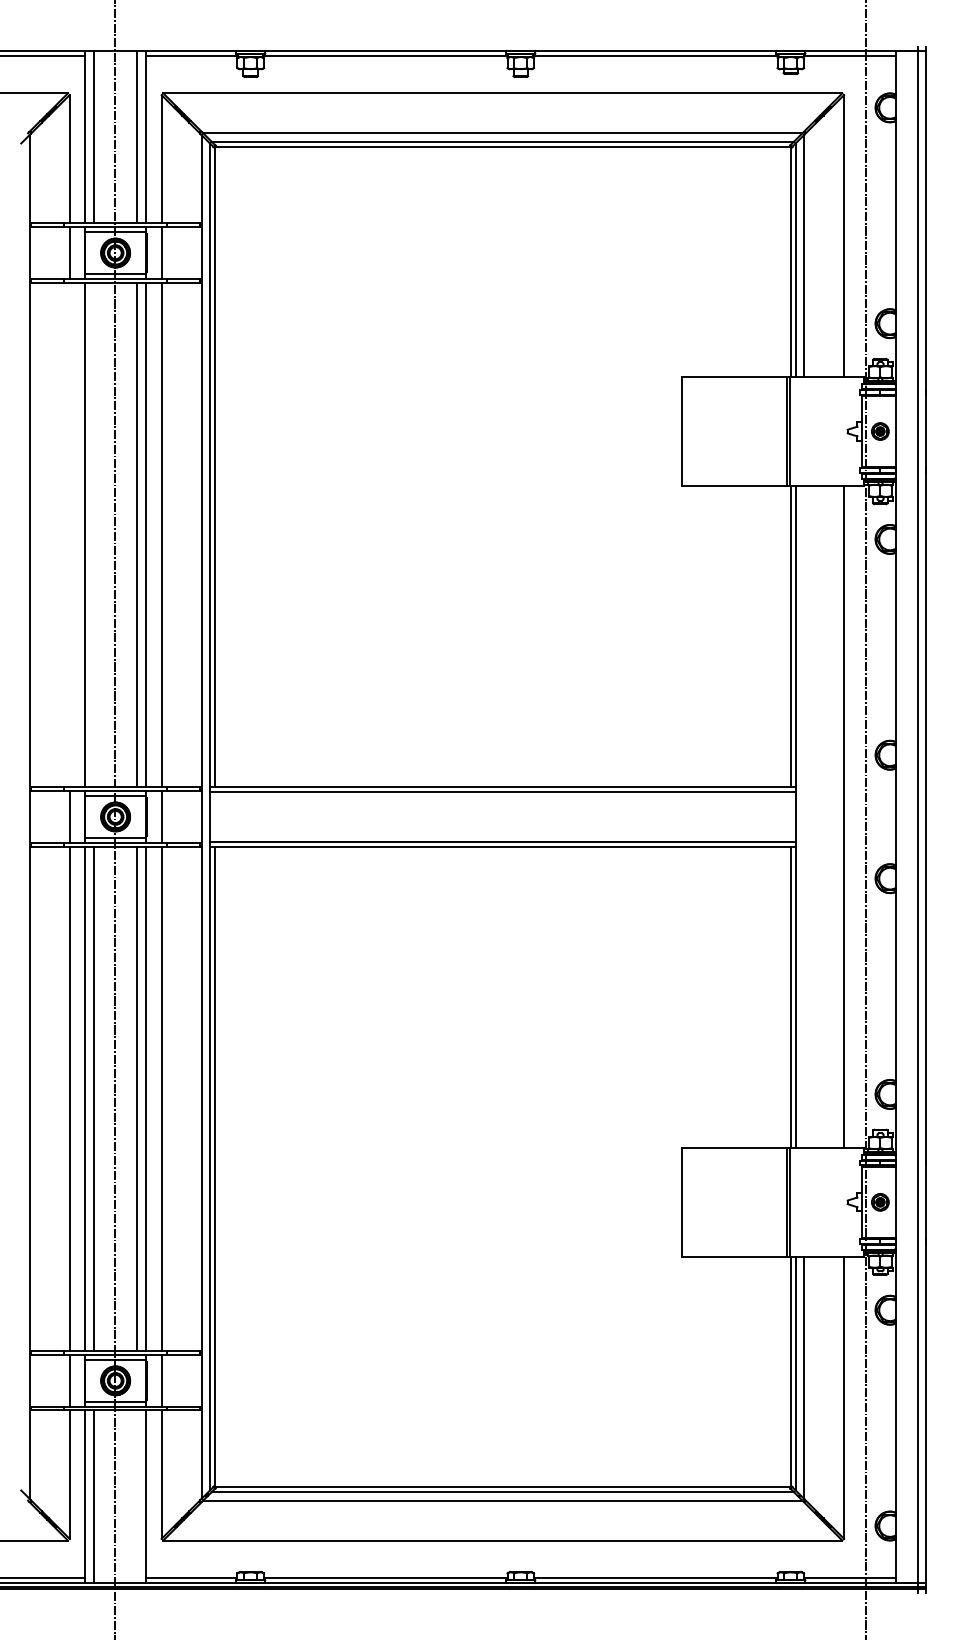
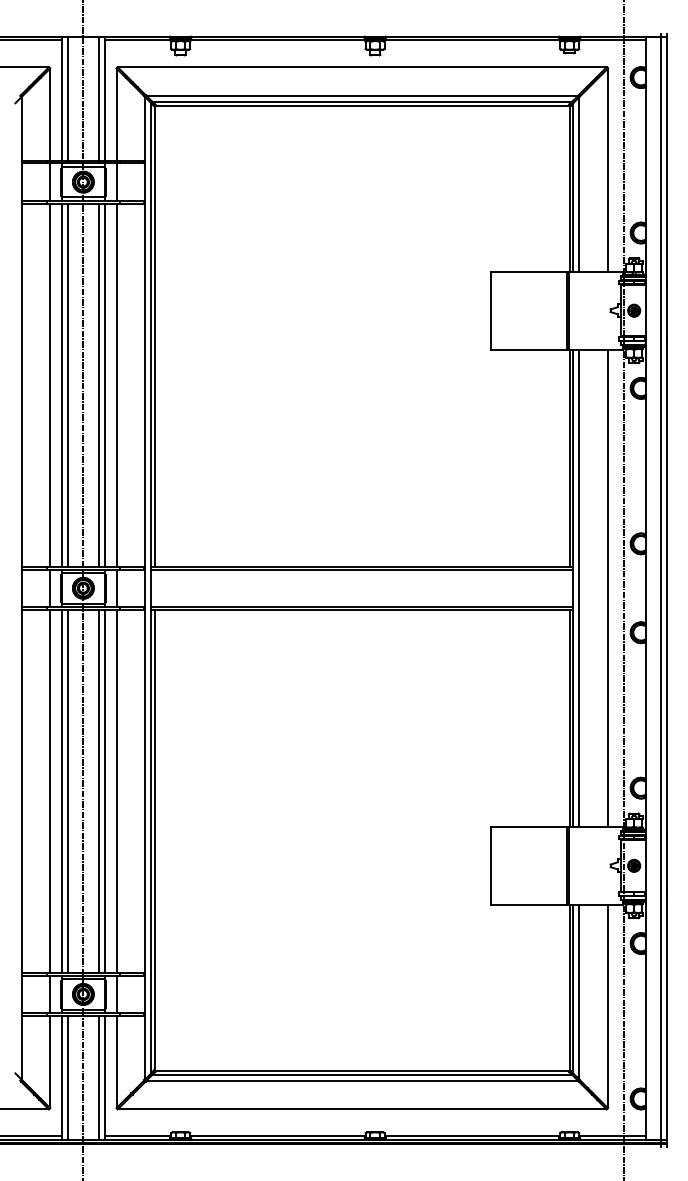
line: (69, 534) -> (50, 384), added
line: (93, 534) -> (67, 384), added
line: (804, 816) -> (579, 587), added
line: (137, 1496) -> (99, 1077), added

